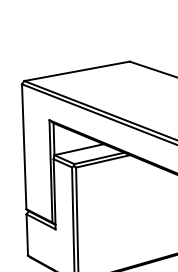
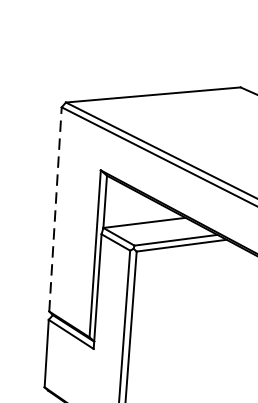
line: (24, 146) -> (55, 209), solid -> dashed

